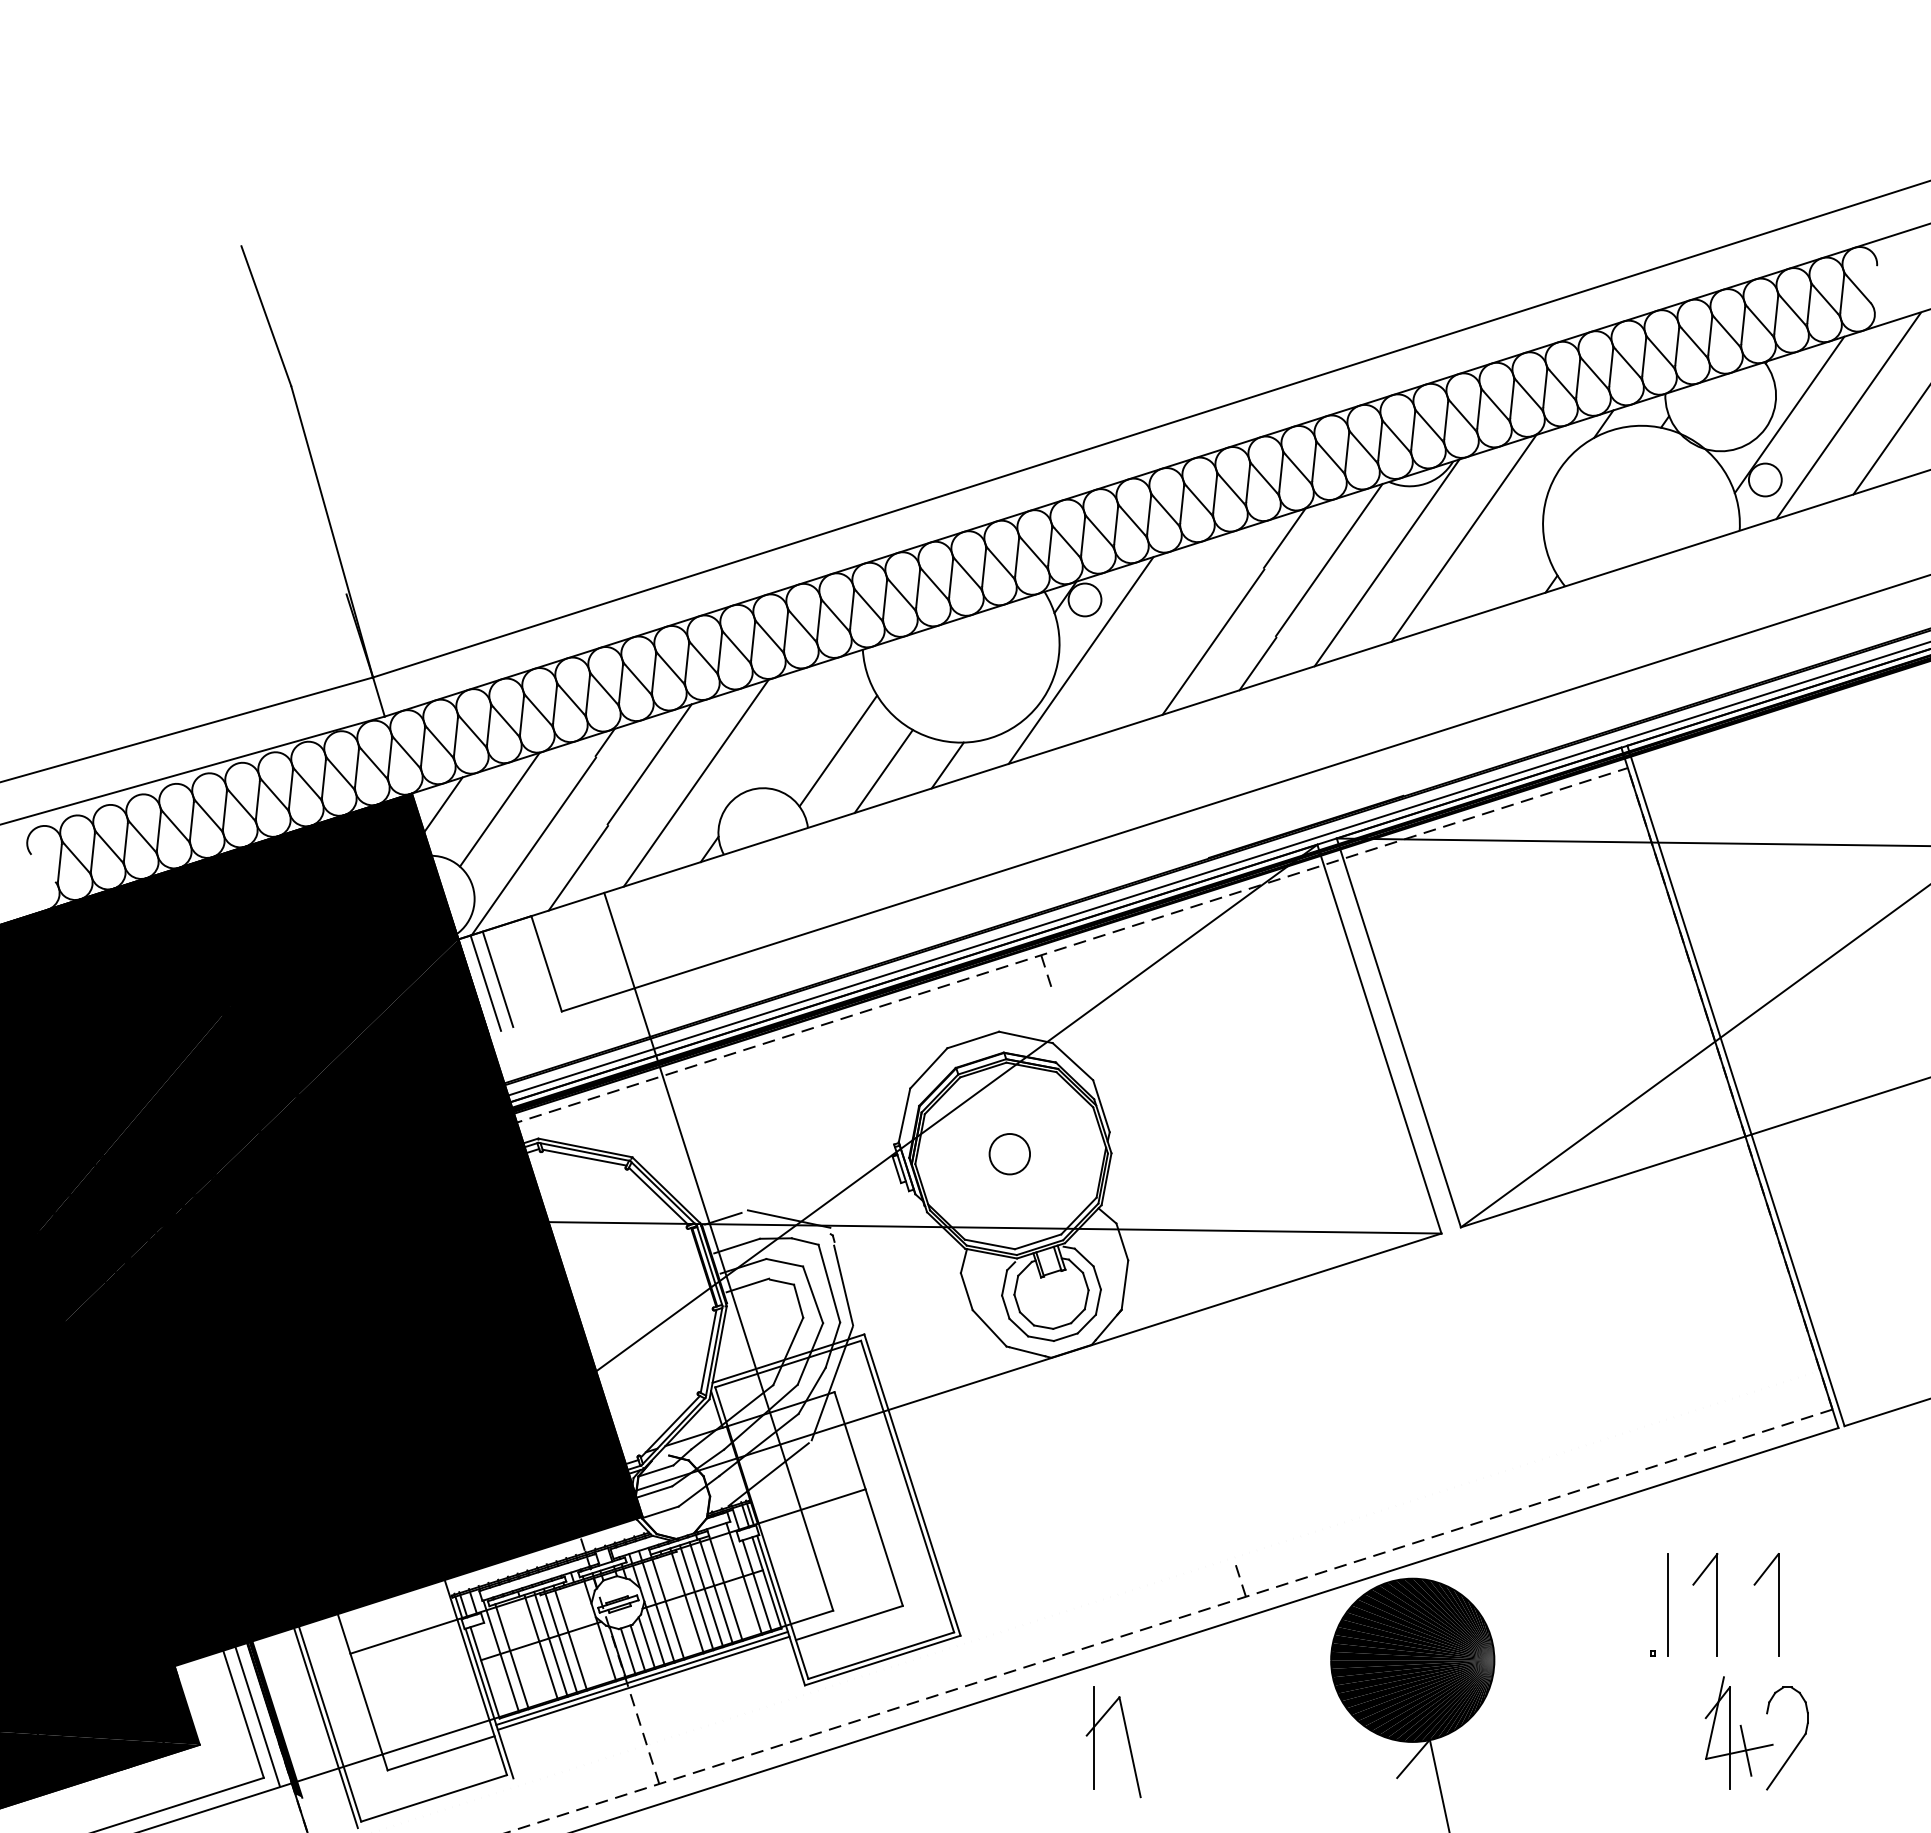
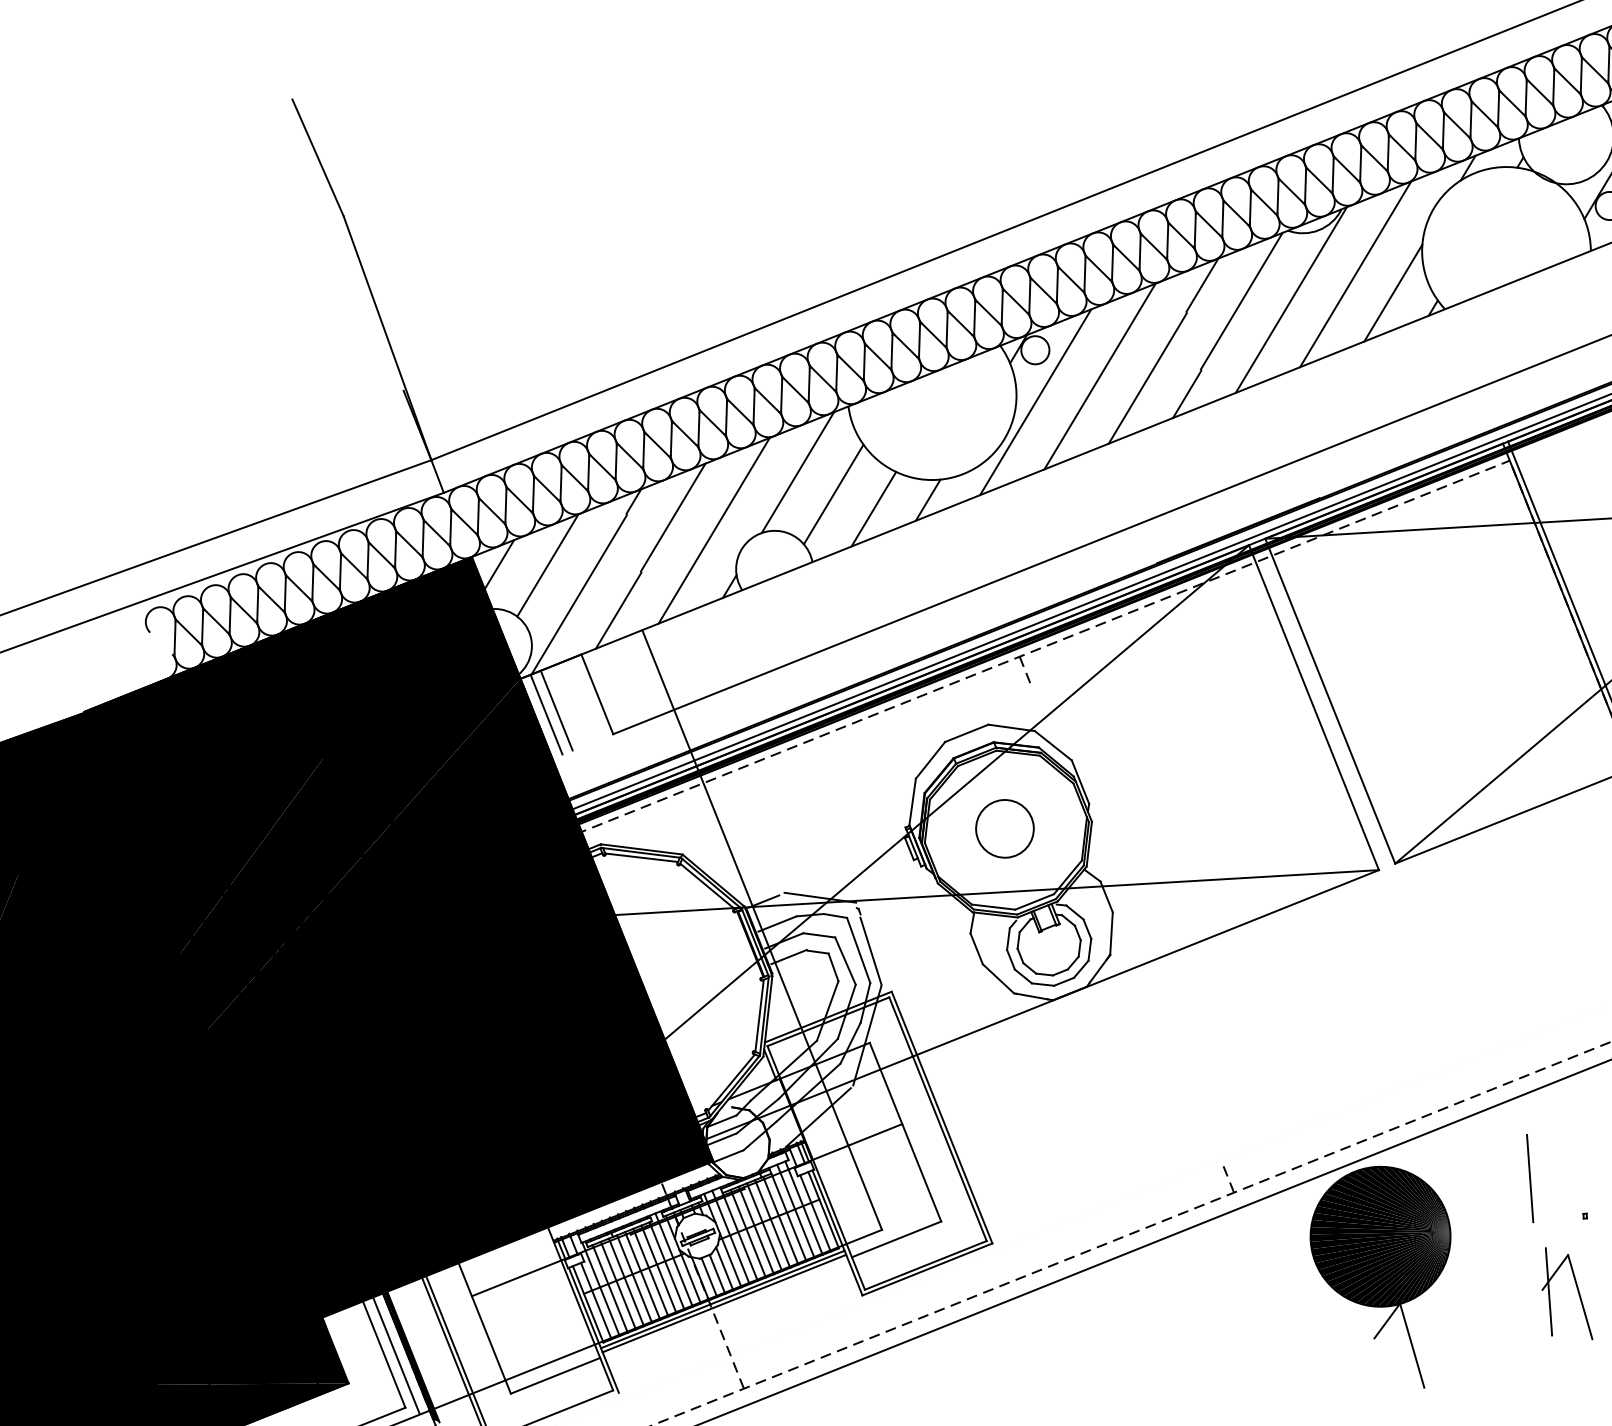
line: (1506, 563) -> (1393, 293), added
line: (1157, 635) -> (1099, 376), added
line: (798, 722) -> (797, 472), added
circle: (1009, 1153) -> (1004, 828), size x1.67
line: (734, 1581) -> (795, 1210), added
line: (1667, 1604) -> (1529, 1178), moved
line: (678, 1606) -> (749, 1235), added
line: (590, 1634) -> (675, 1265), added
line: (580, 1637) -> (667, 1268), added
line: (531, 1650) -> (626, 1282), added
line: (521, 1653) -> (618, 1285), added
line: (494, 1669) -> (596, 1300), added
part: (1127, 1740) -> (1577, 1291), moved

